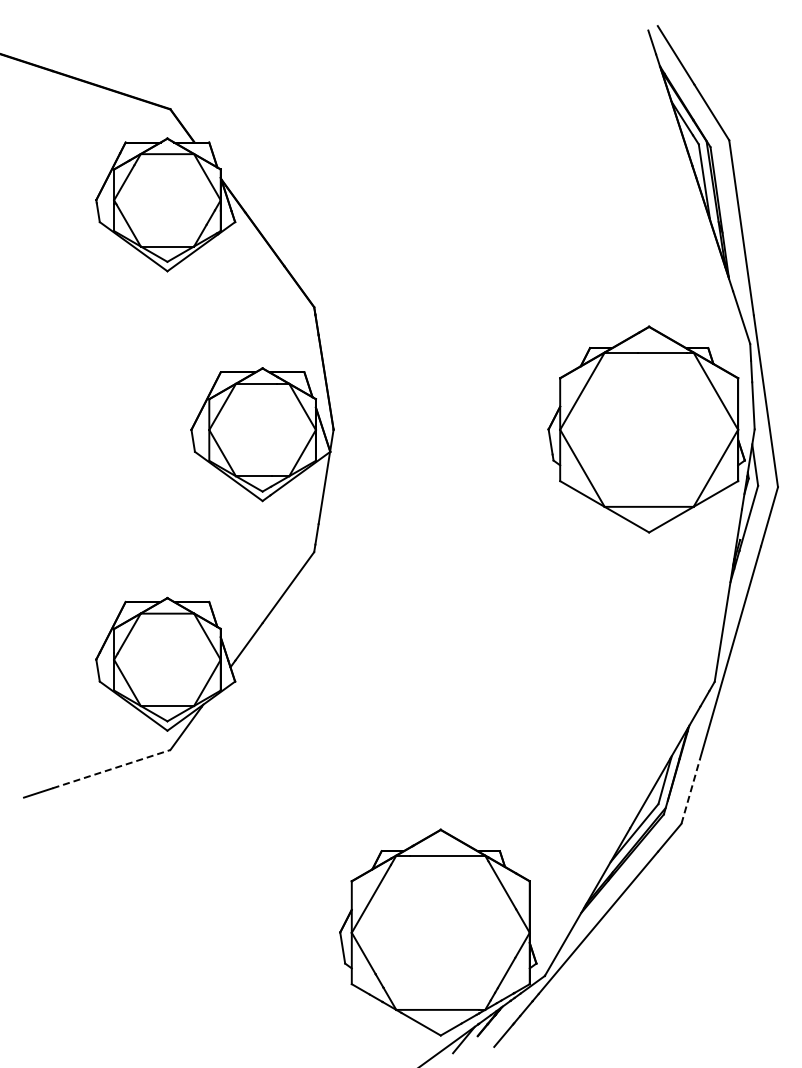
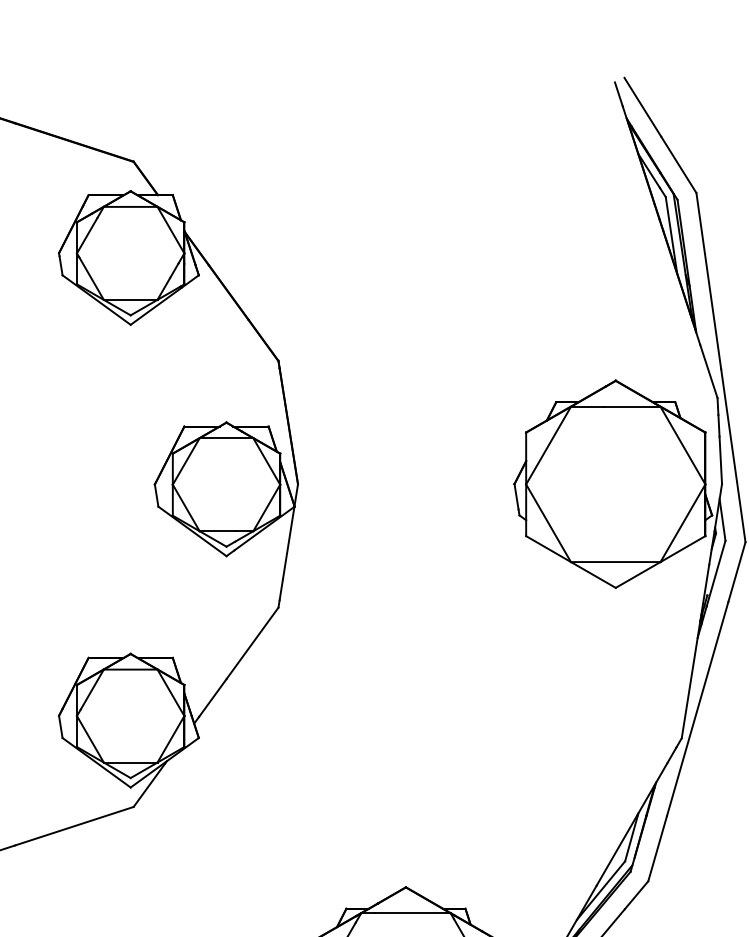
line: (111, 769) -> (74, 826), dashed -> solid
line: (690, 791) -> (657, 848), dashed -> solid

